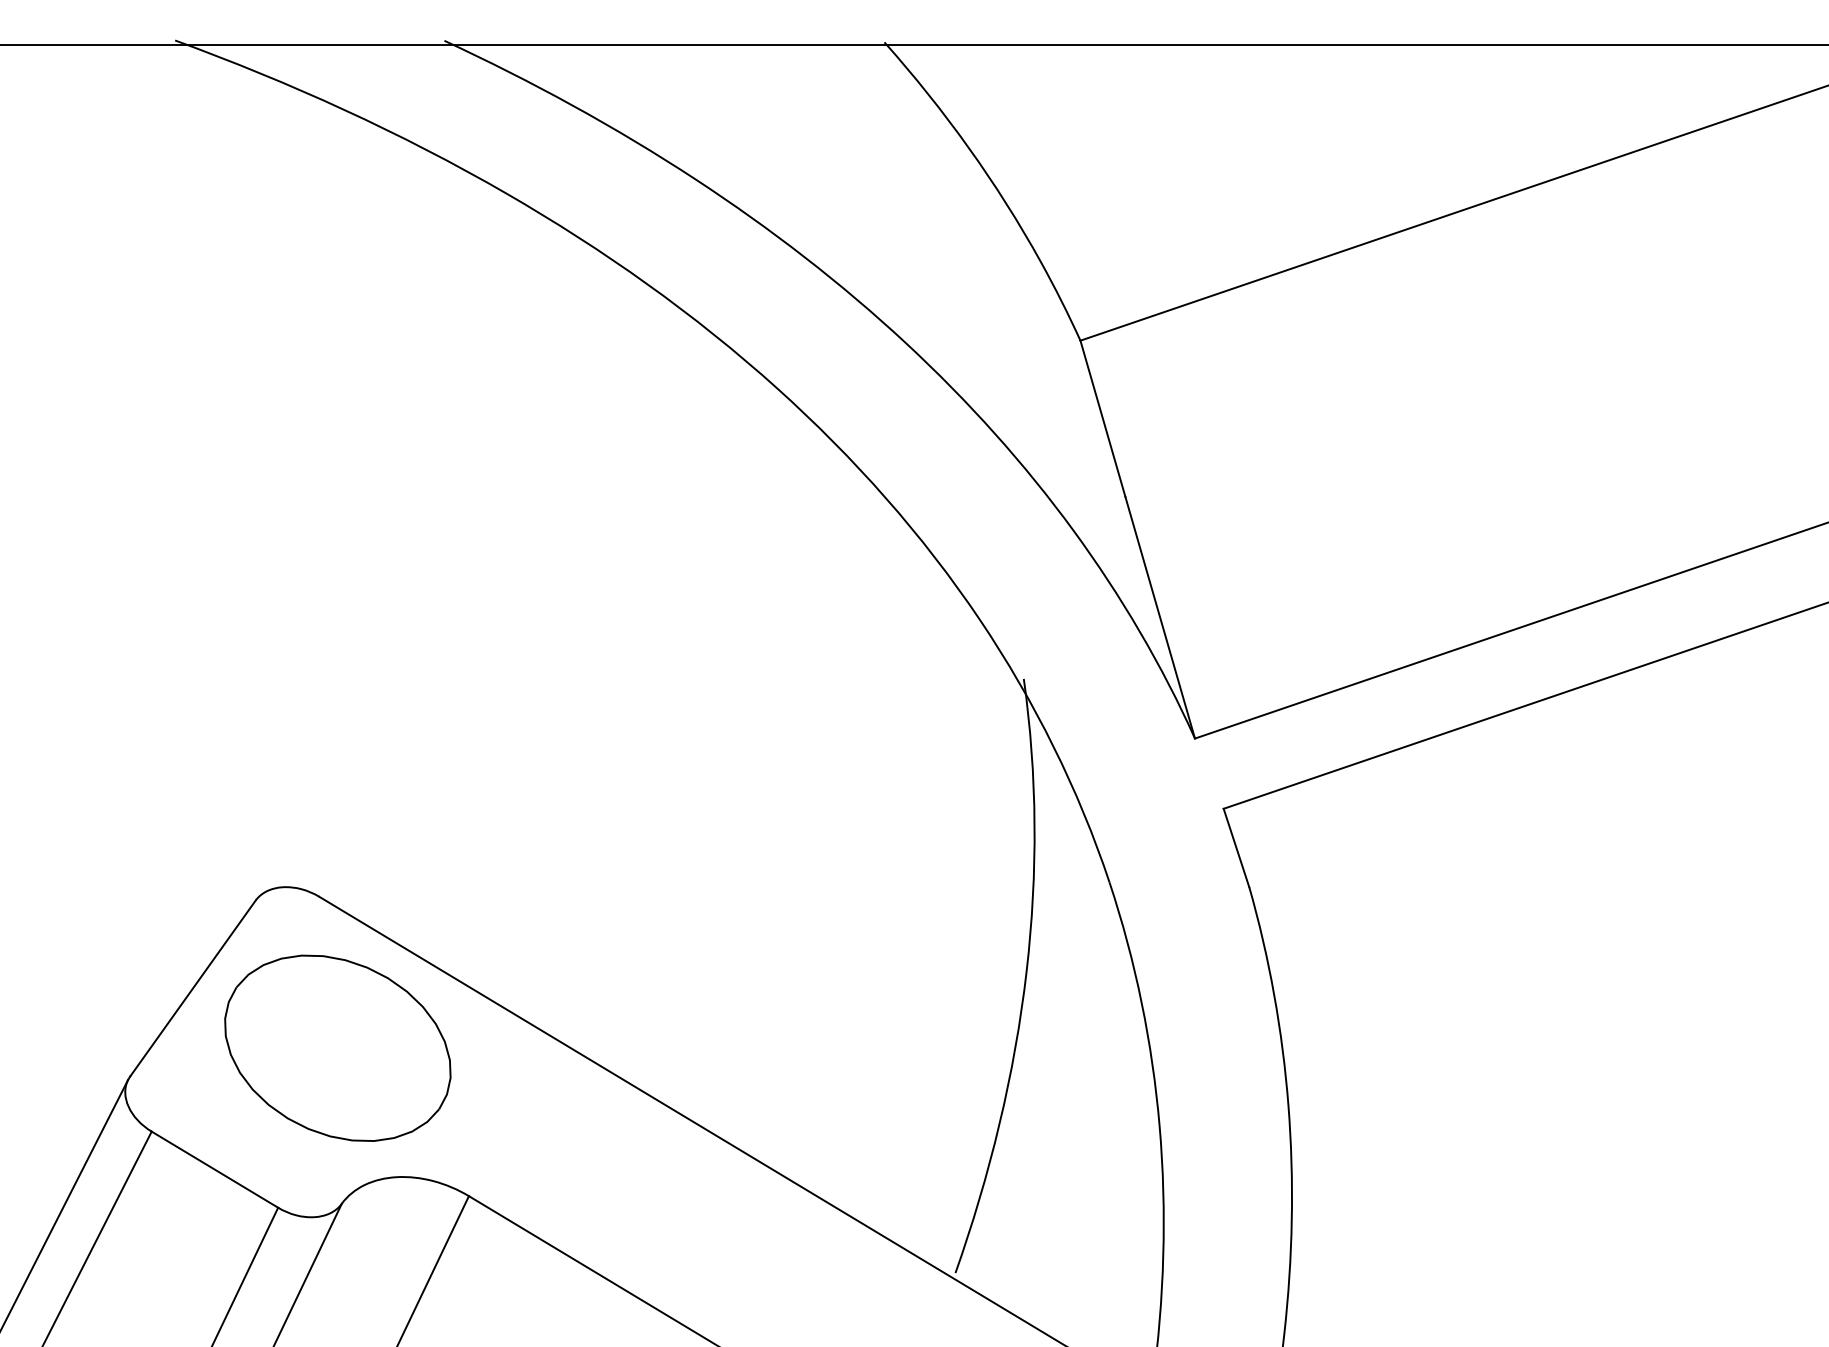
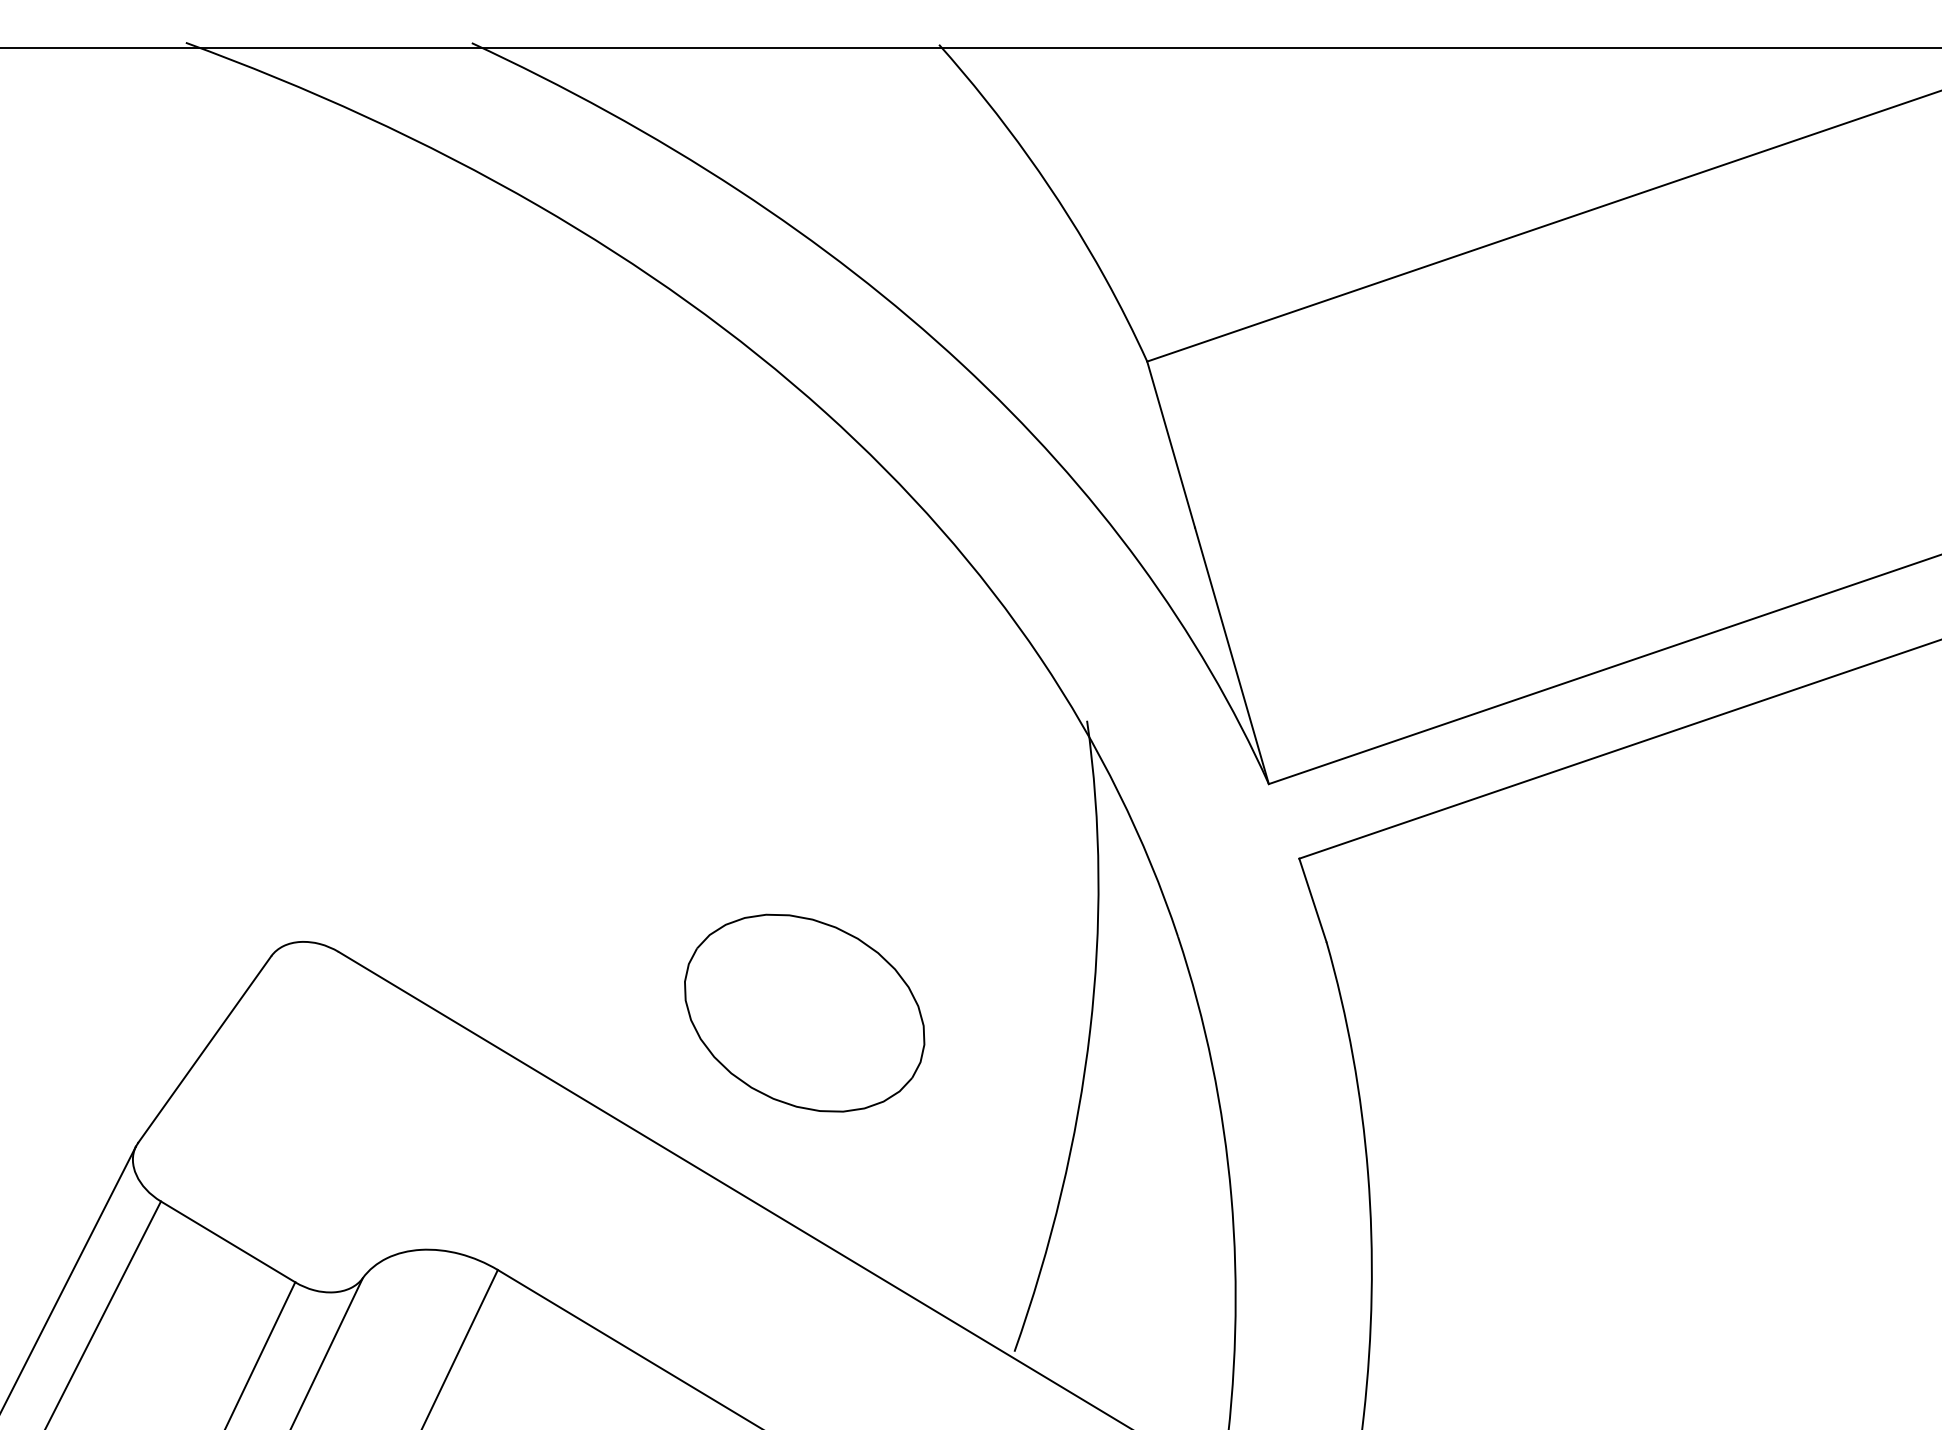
part: (337, 1047) -> (804, 1012), moved

